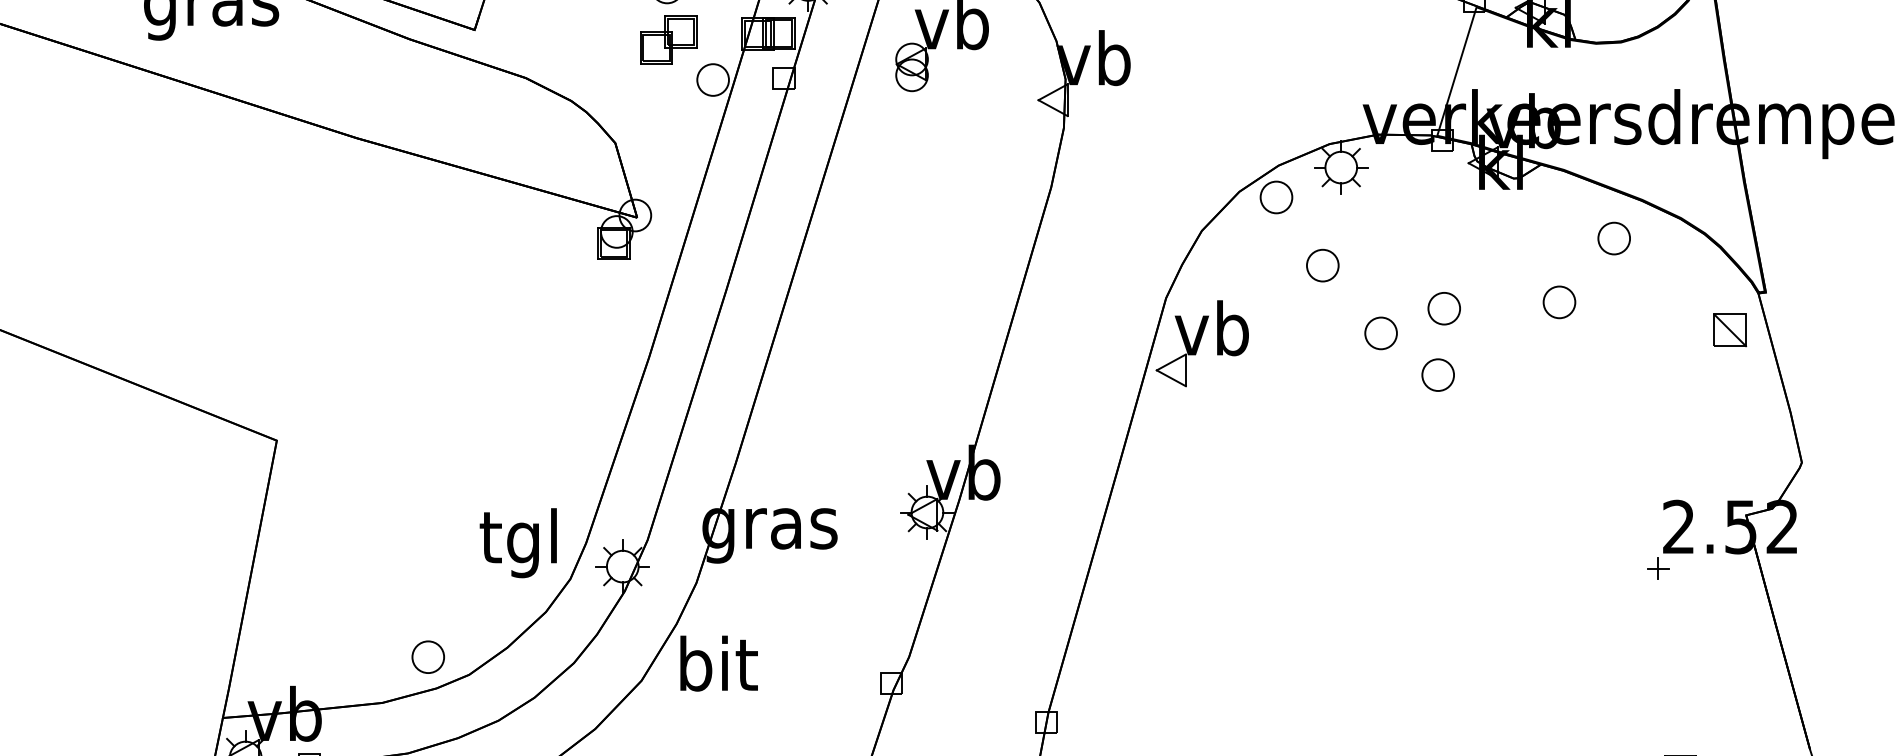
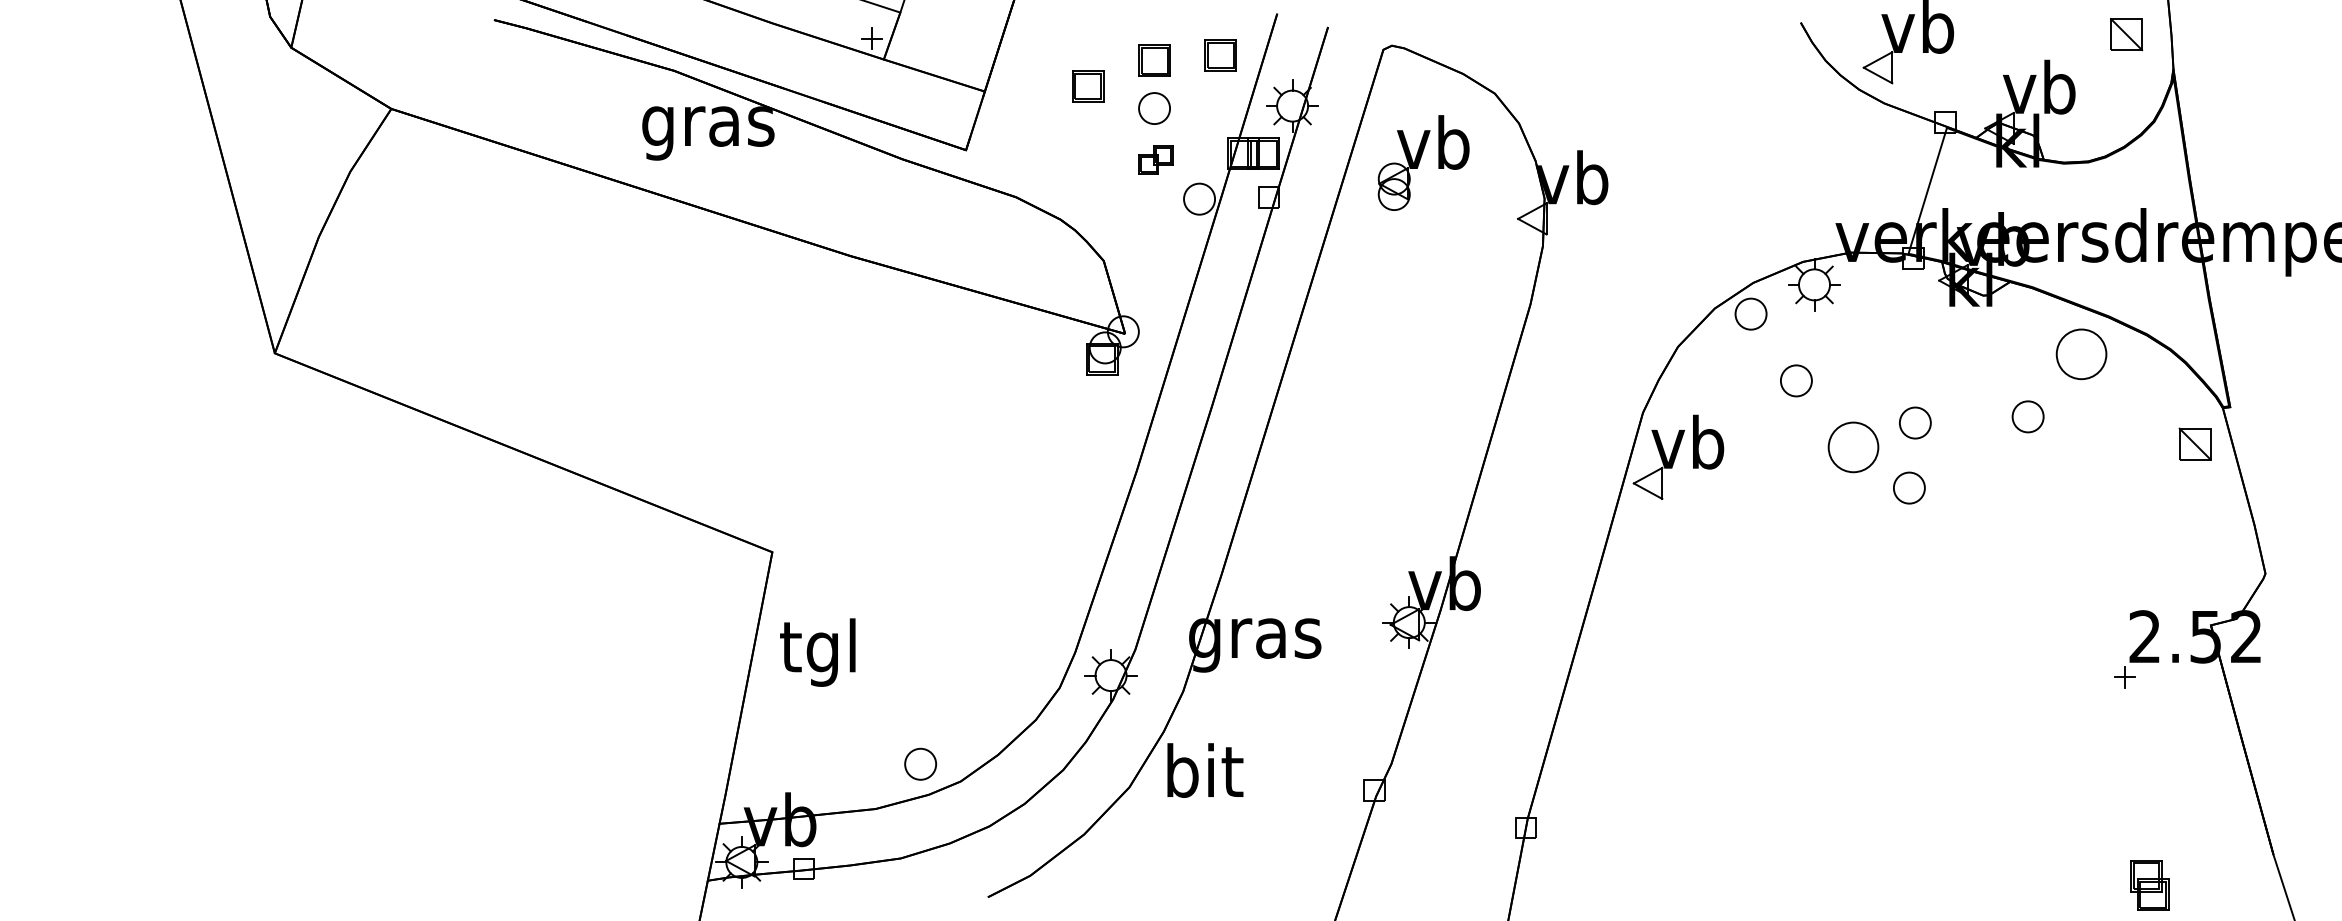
part: (668, 39) -> (1155, 159), size x0.6
part: (1613, 238) -> (2081, 354), size x1.6
part: (1381, 332) -> (1853, 446), size x1.6
text: (518, 543) -> (817, 652), moved

